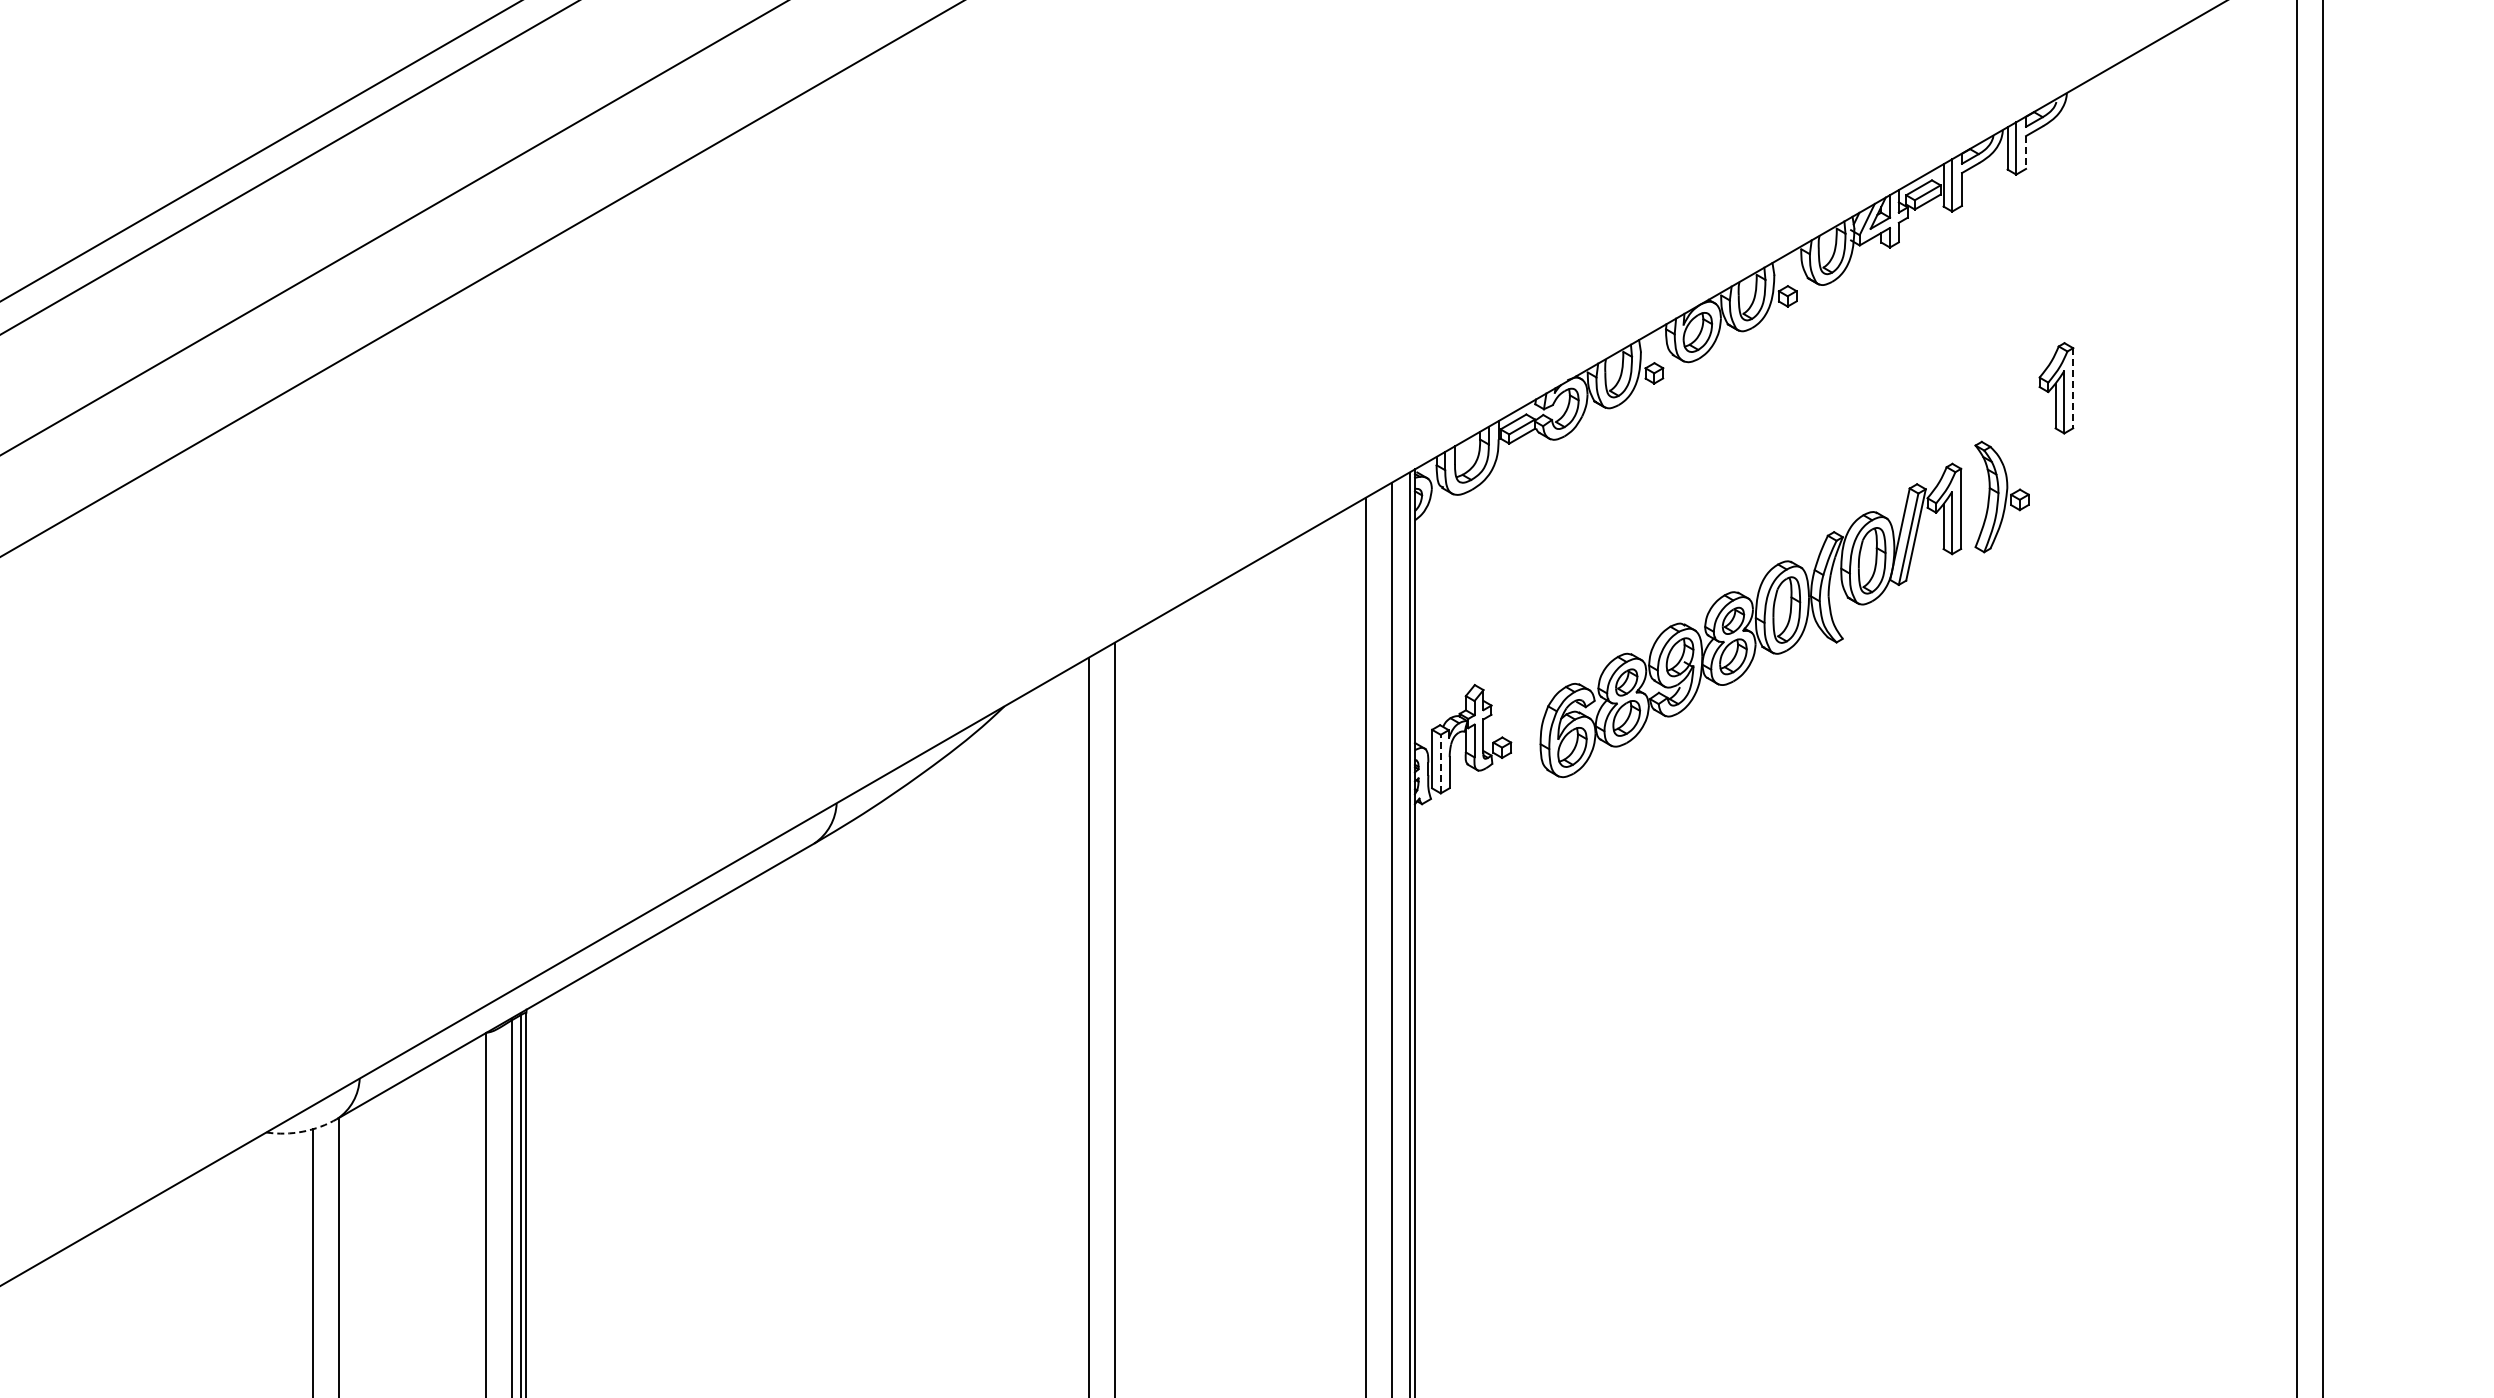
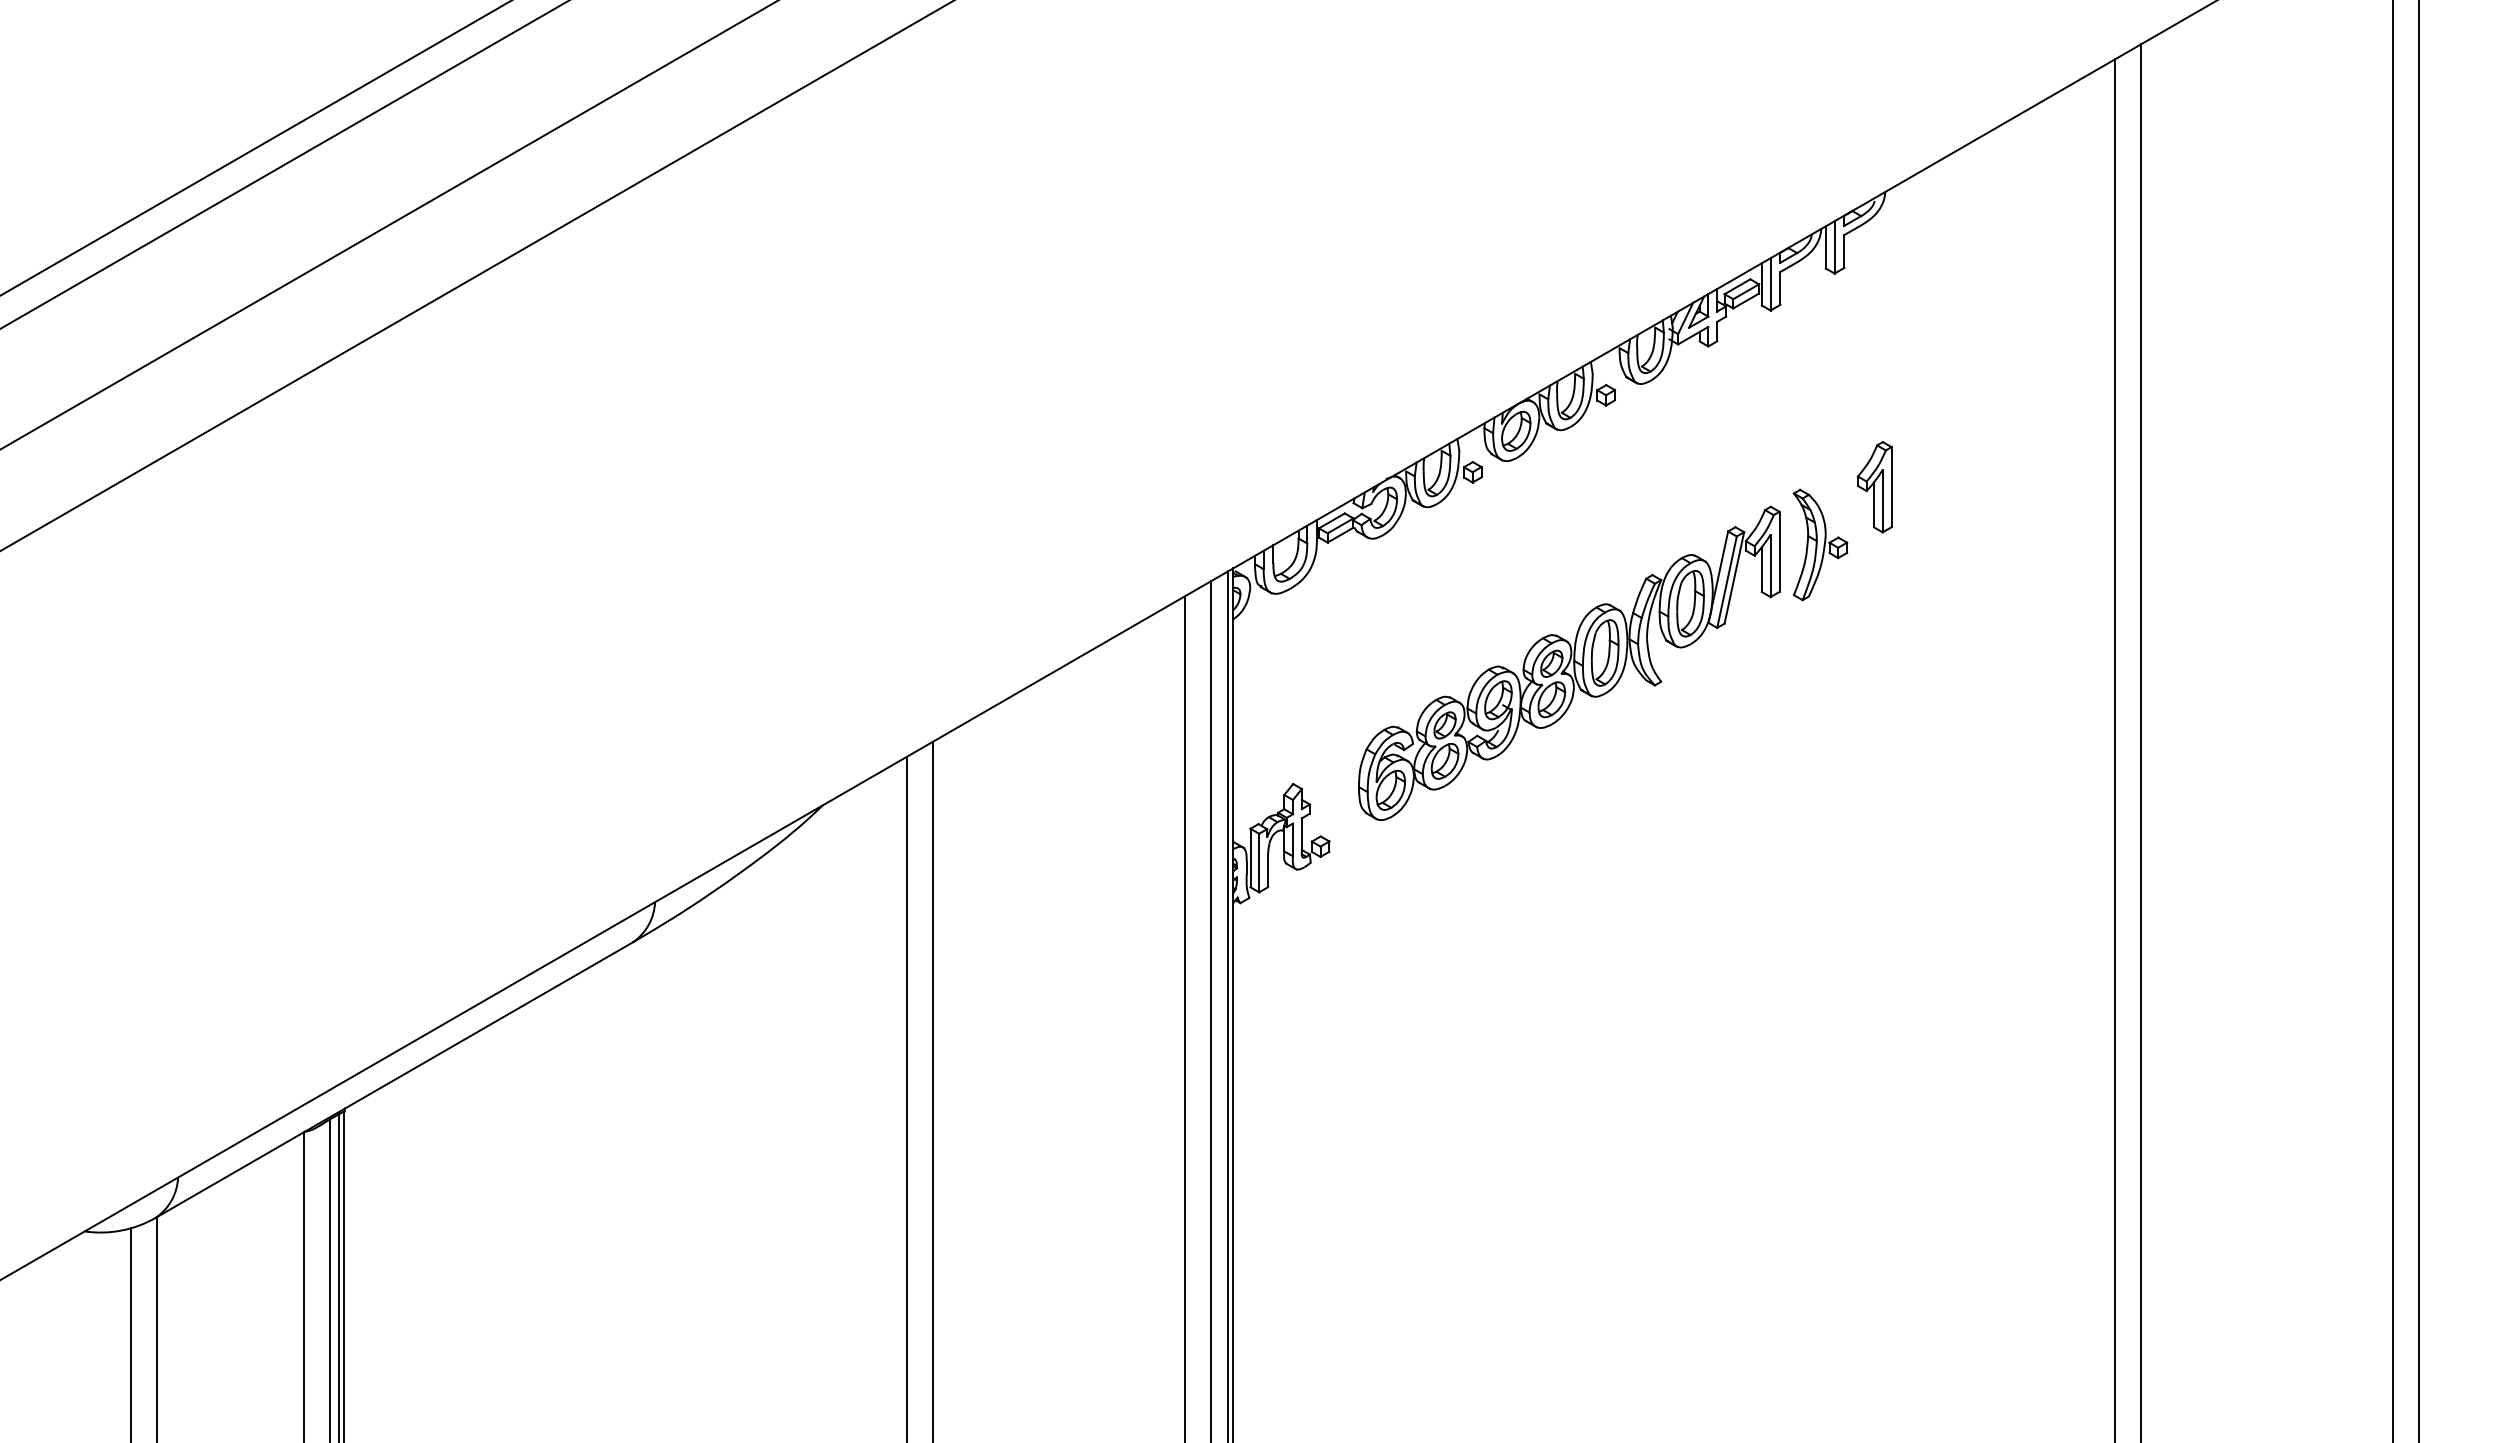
line: (2026, 152) -> (1844, 251), dashed -> solid
line: (2073, 388) -> (1891, 487), dashed -> solid
part: (2002, 496) -> (1820, 544), moved
part: (1751, 619) -> (1569, 662), moved
line: (1441, 763) -> (1259, 862), dashed -> solid
arc: (303, 1131) -> (121, 1230), dashed -> solid

